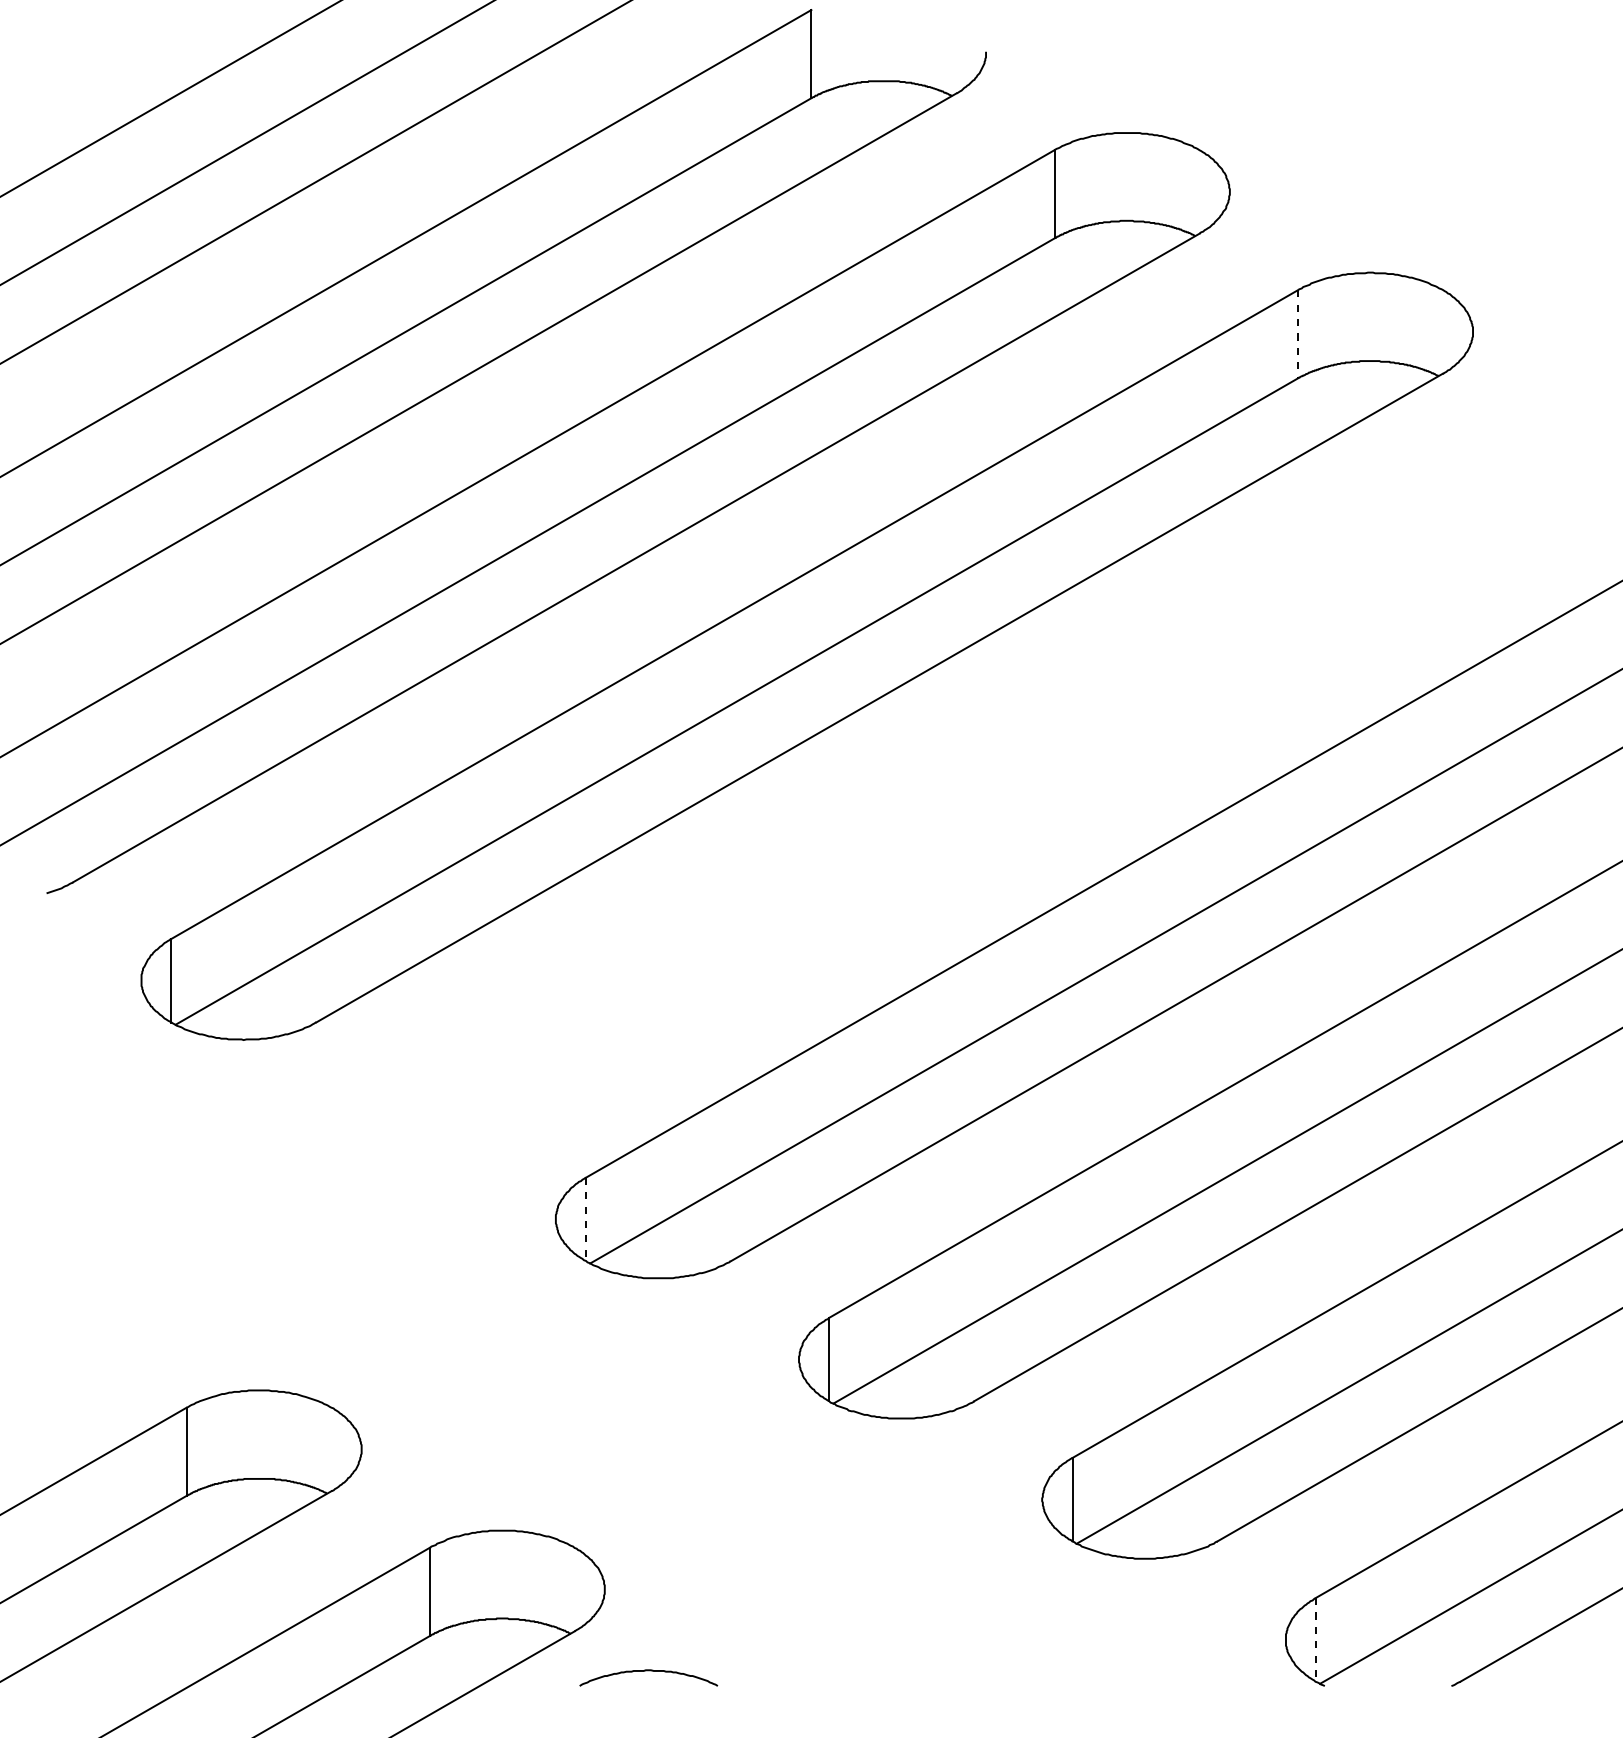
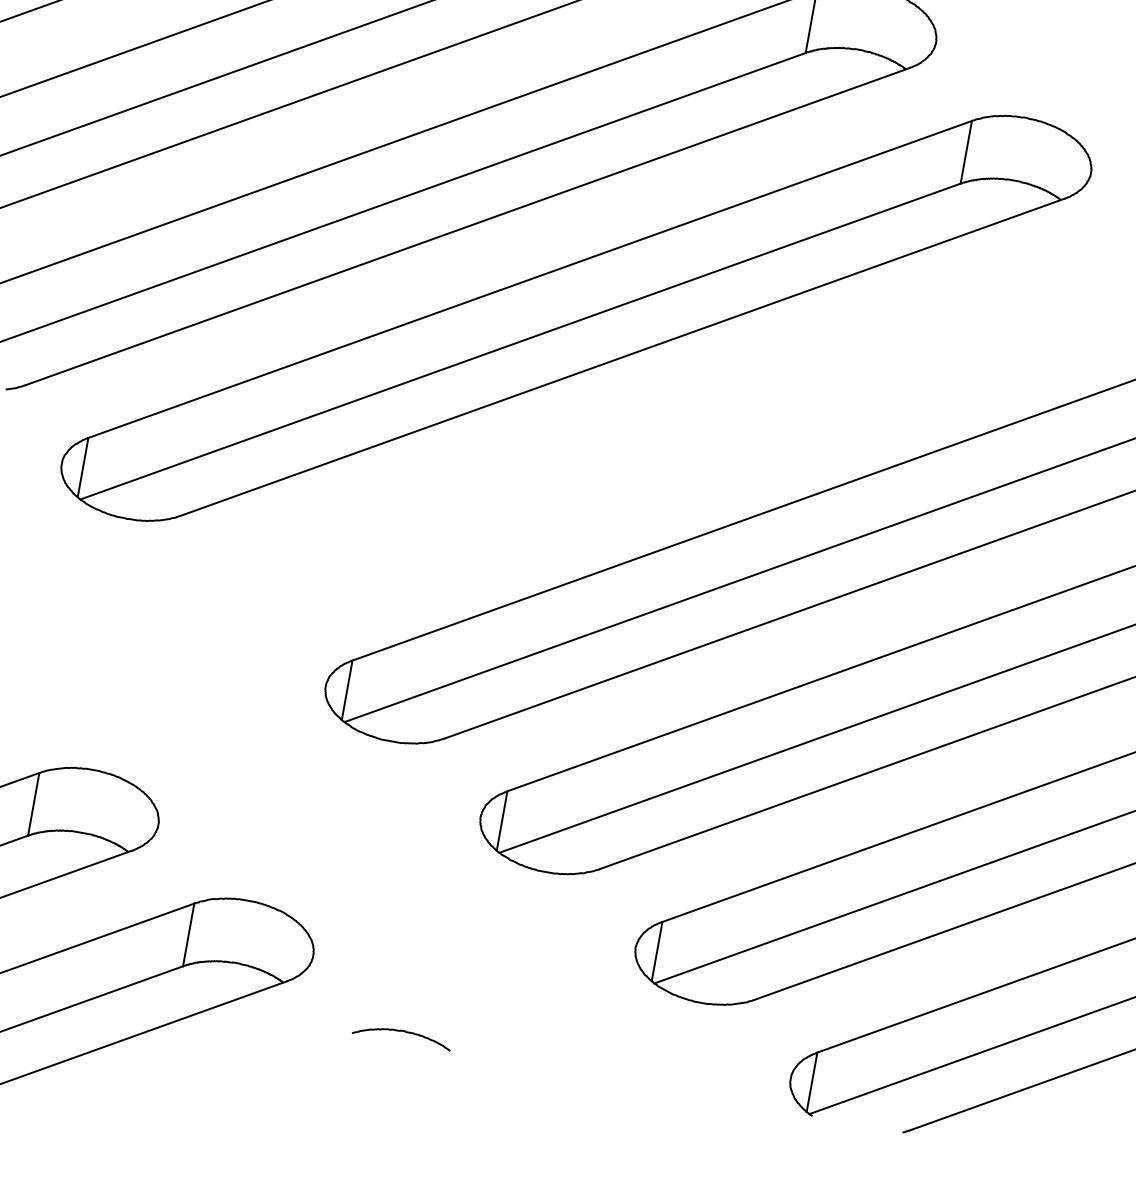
line: (1297, 334) -> (965, 152), dashed -> solid
line: (585, 1219) -> (346, 690), dashed -> solid
line: (1315, 1639) -> (811, 1082), dashed -> solid
curve: (648, 1671) -> (402, 1031), moved

